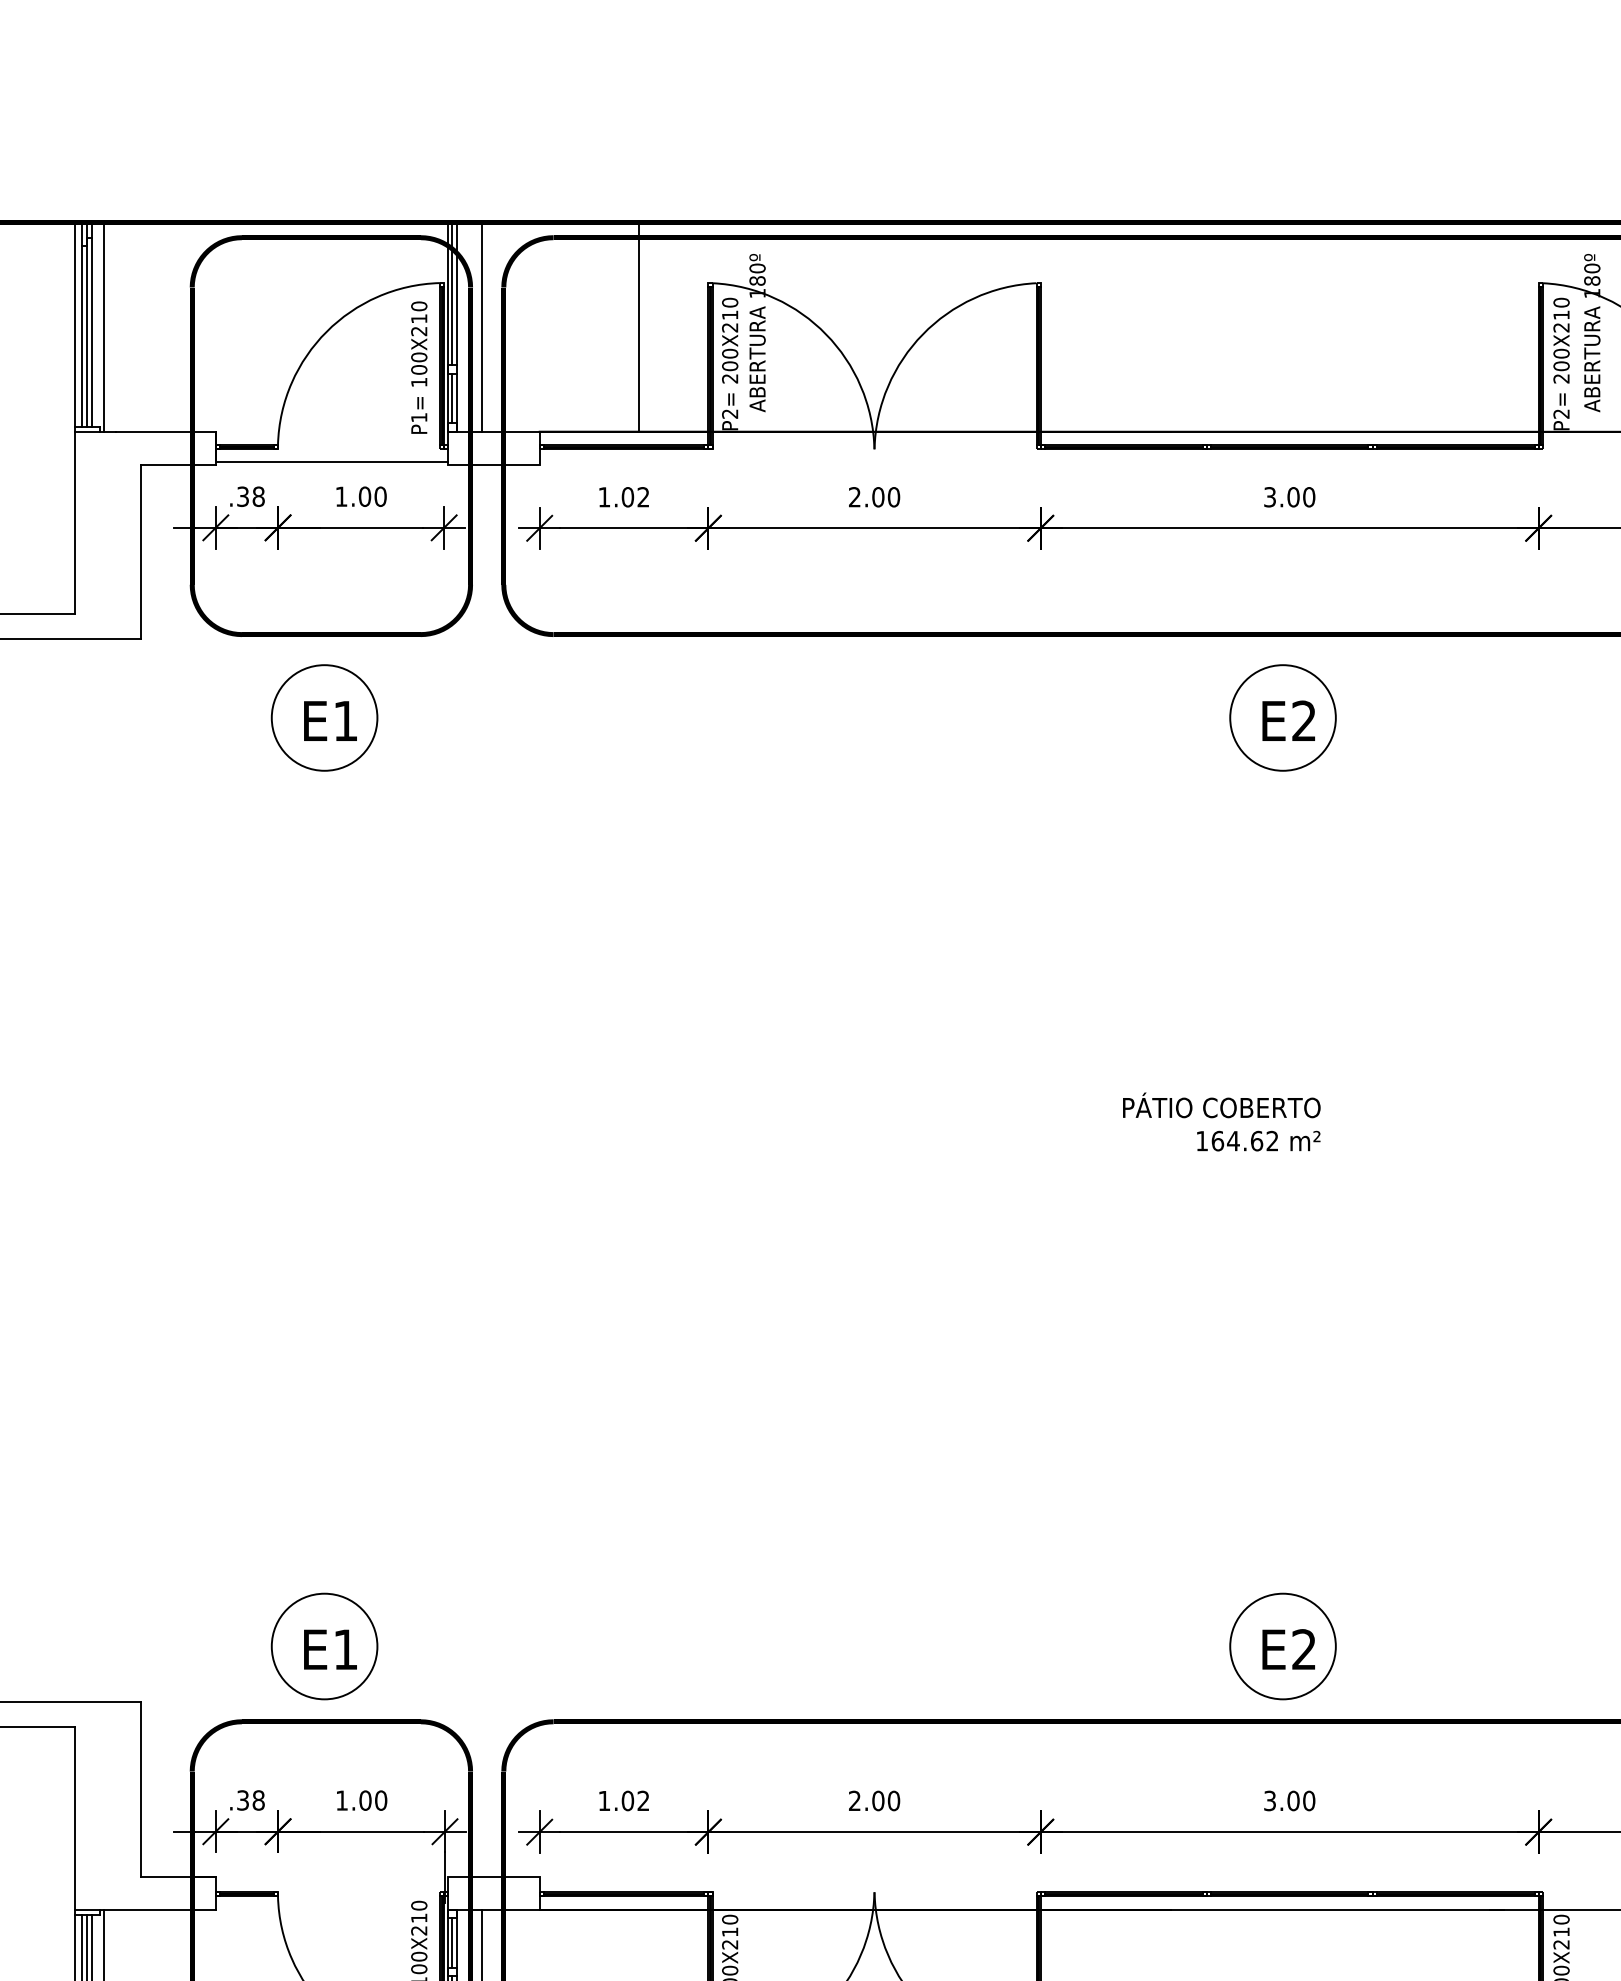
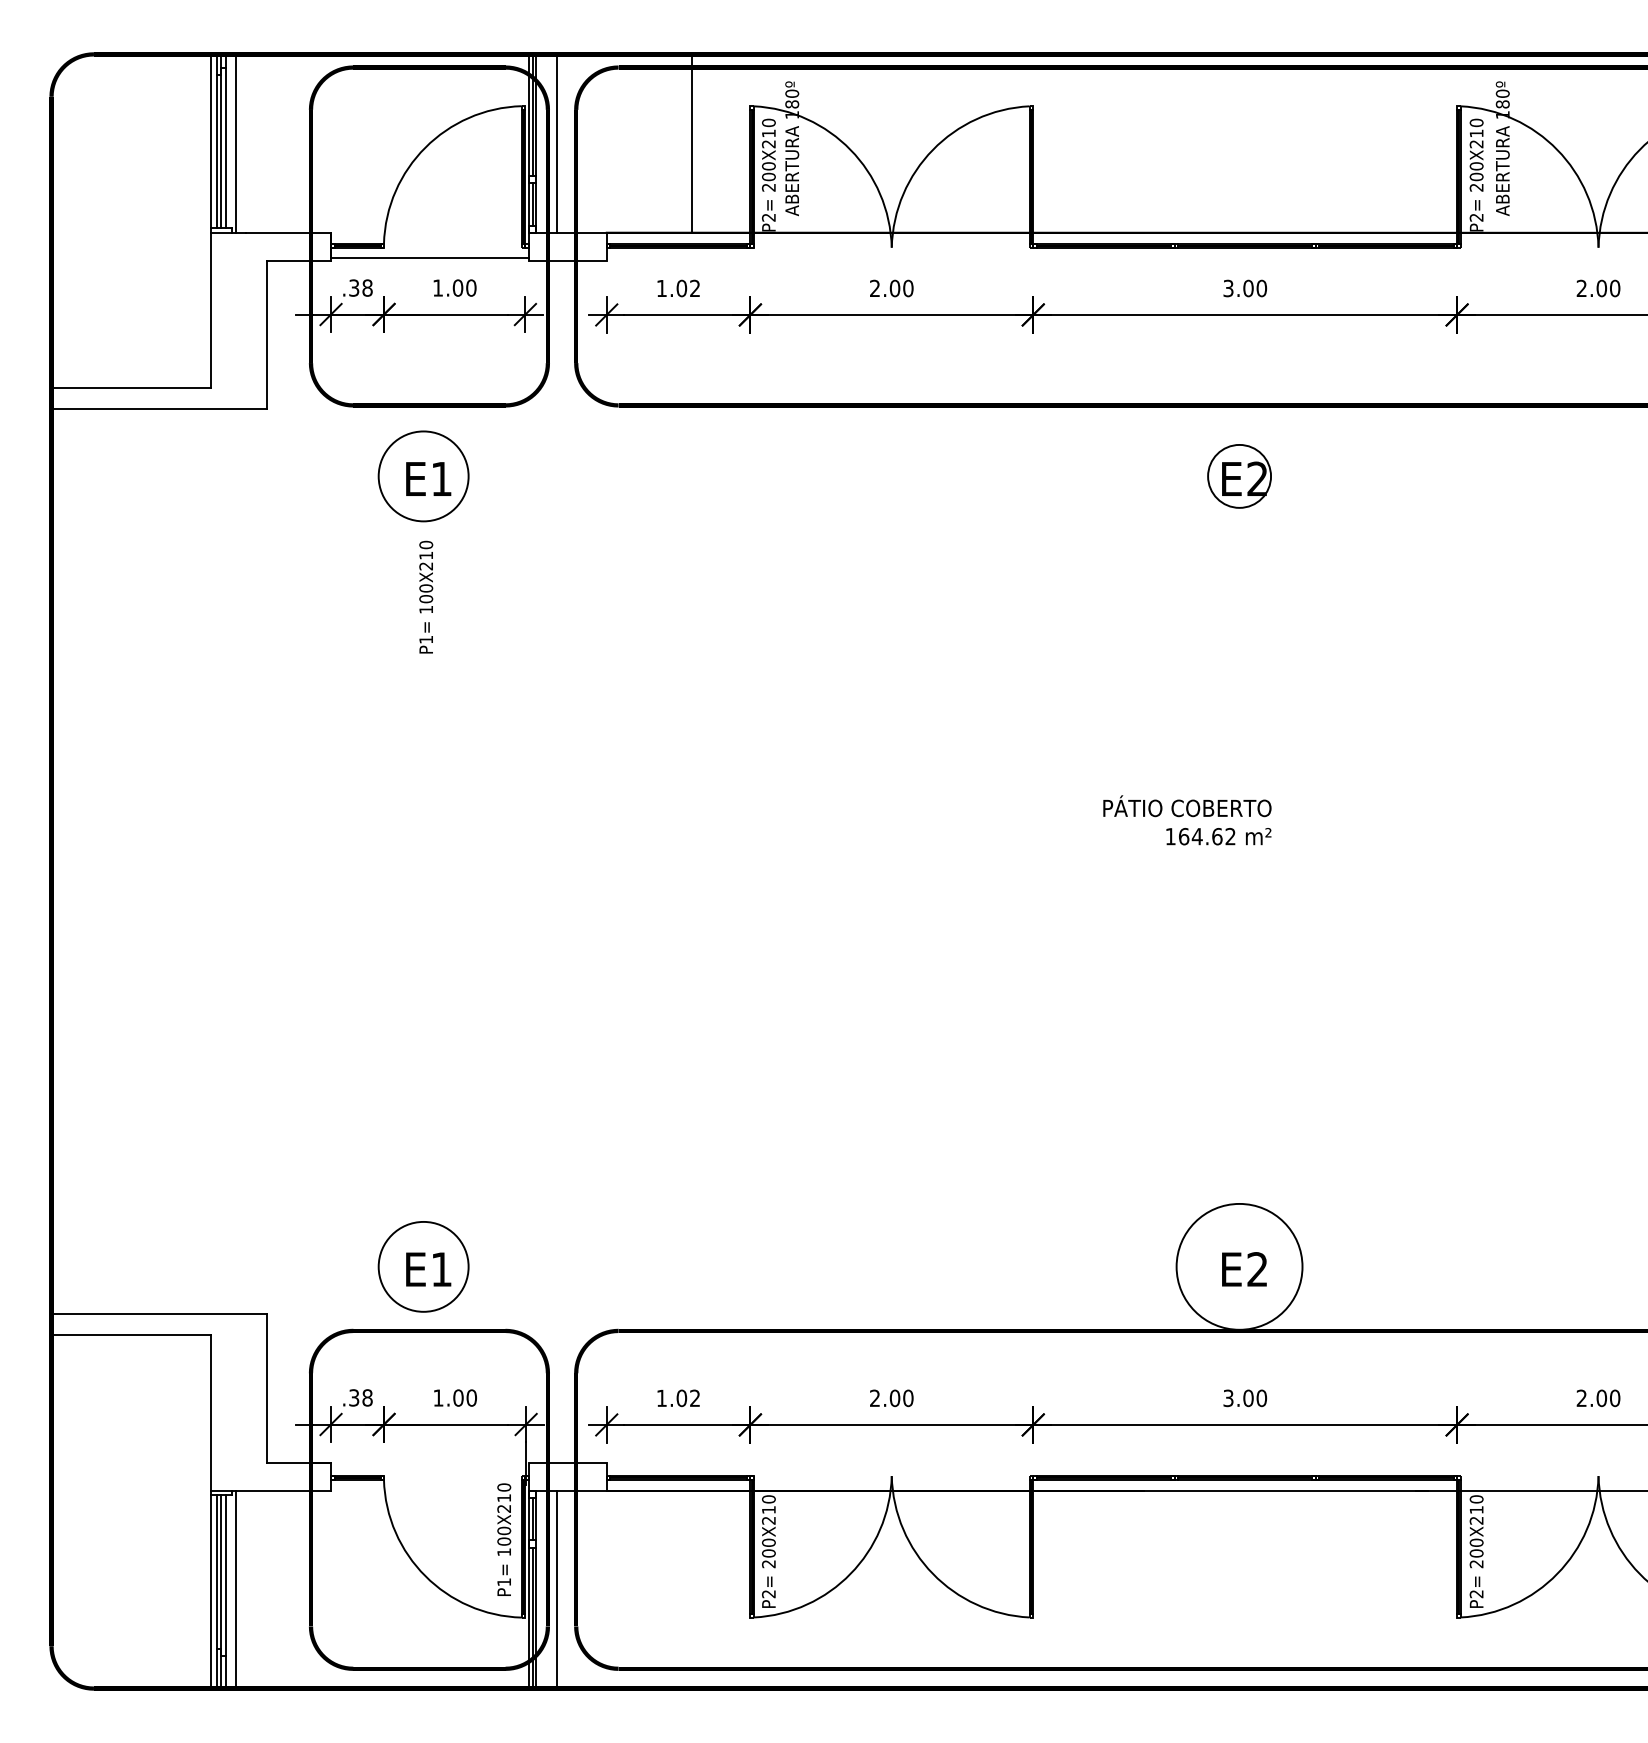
text: (419, 366) -> (426, 596), moved
circle: (1282, 718) -> (1239, 476), size x0.7
circle: (1282, 1646) -> (1239, 1266), size x1.4

